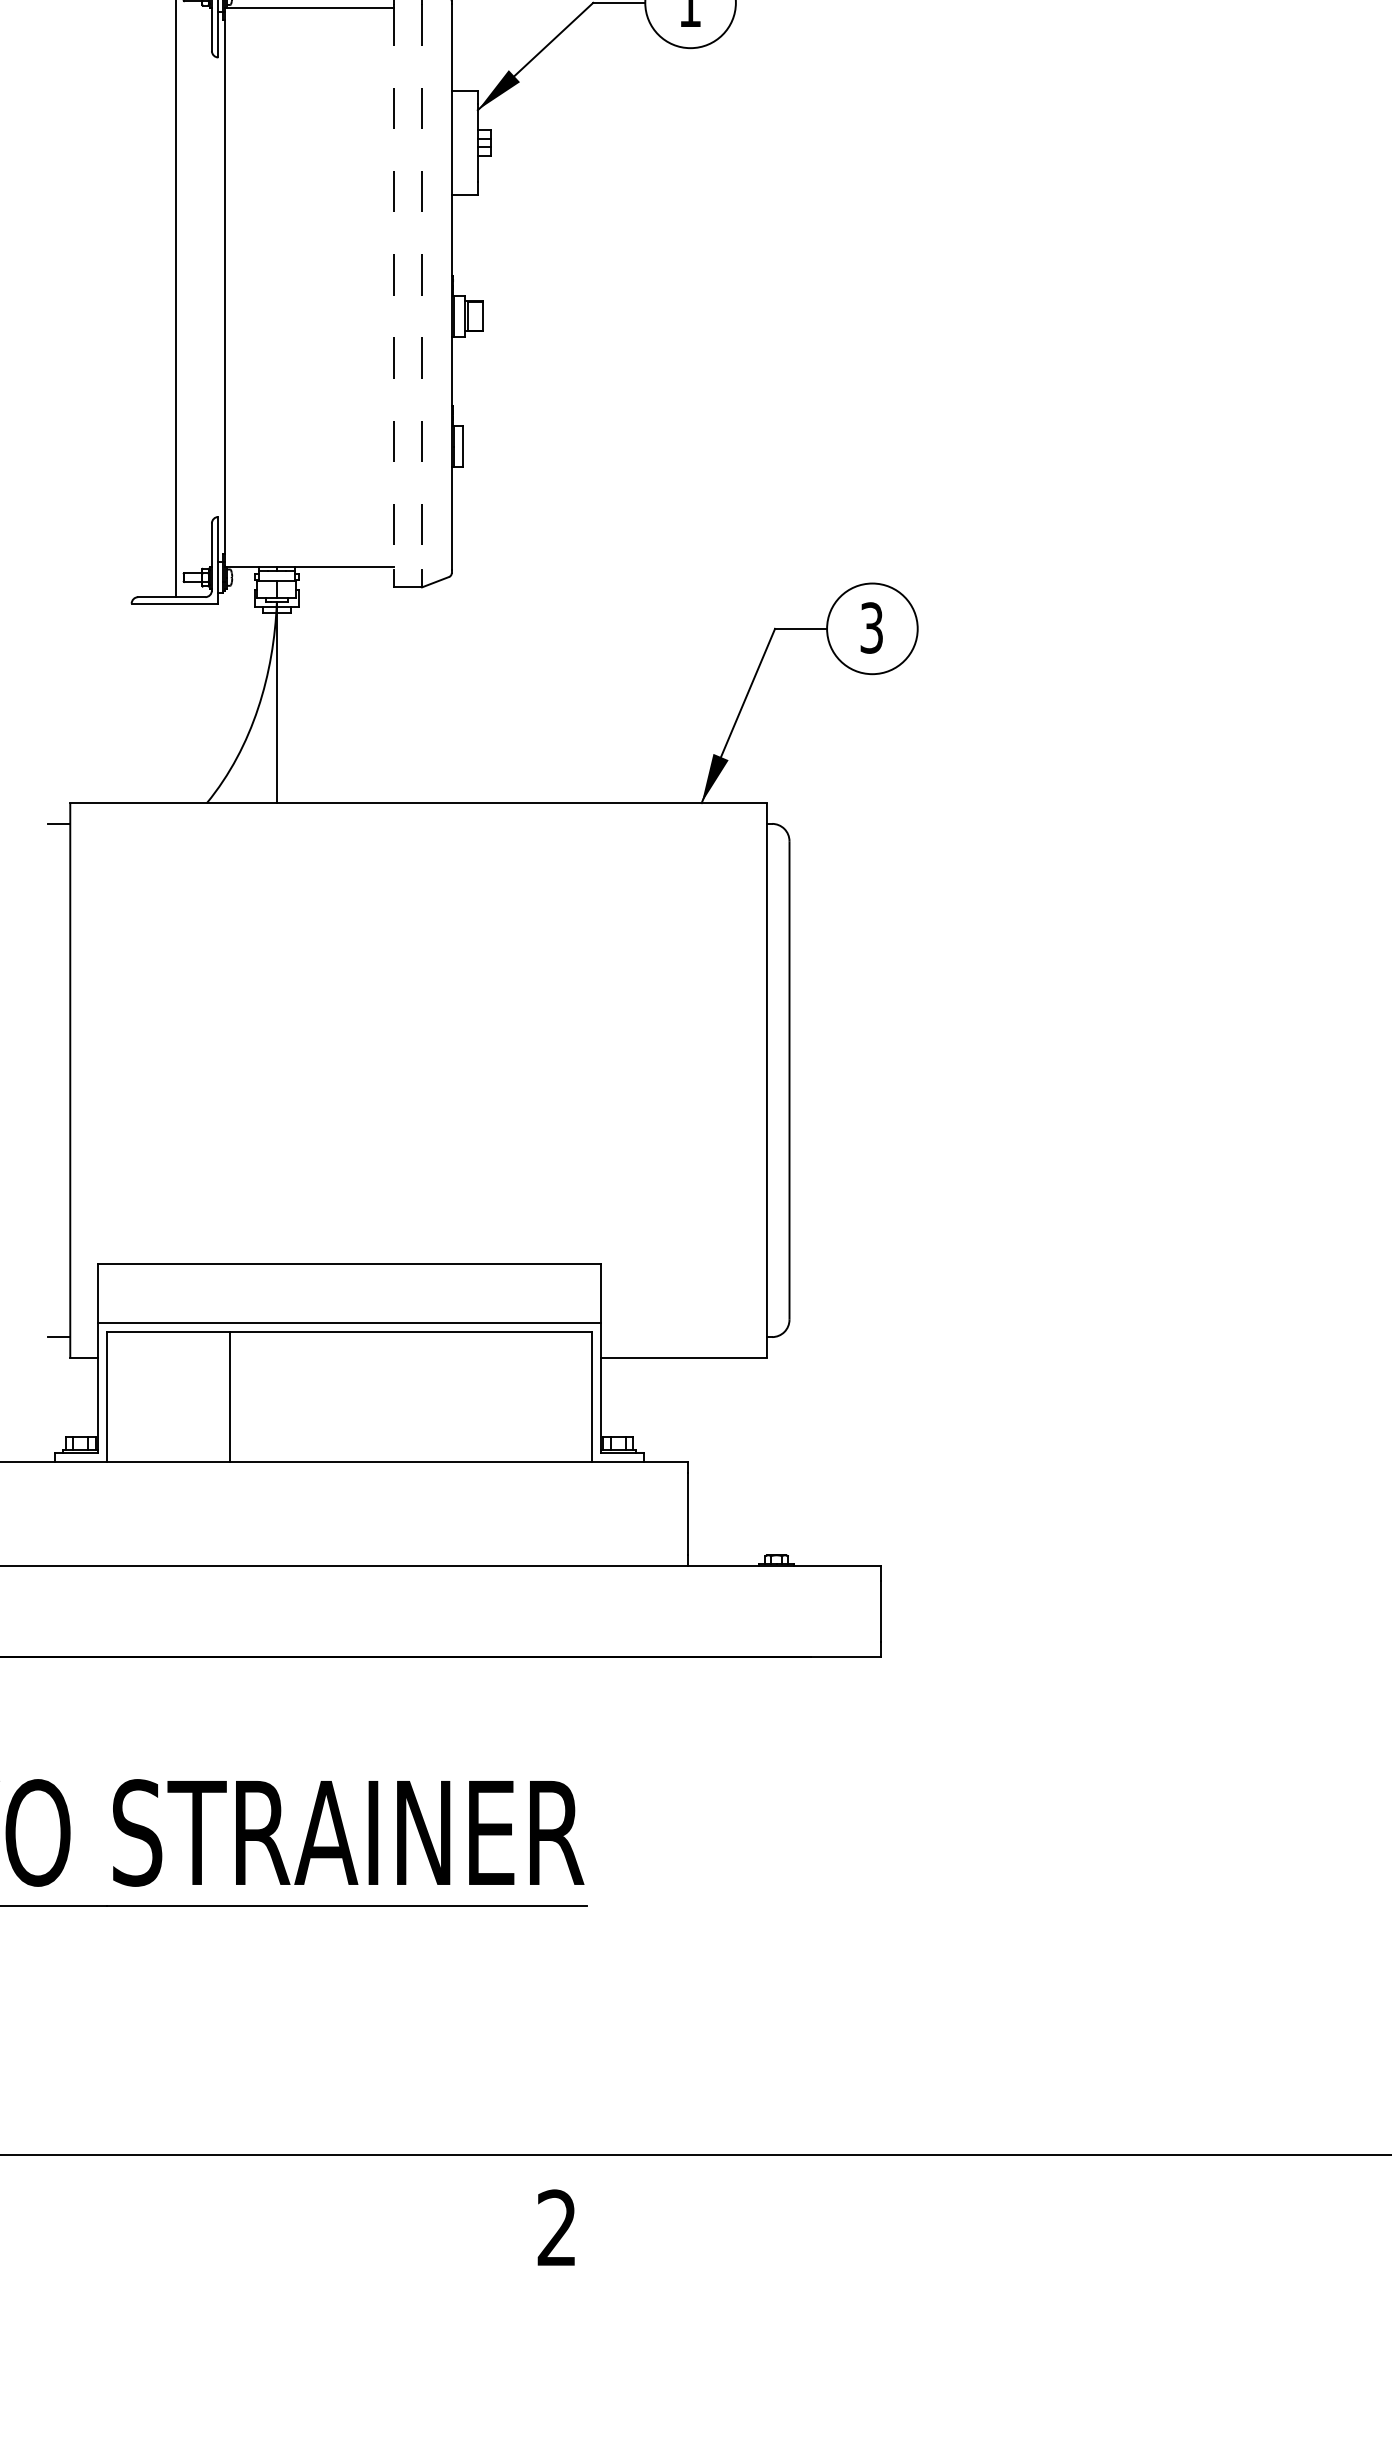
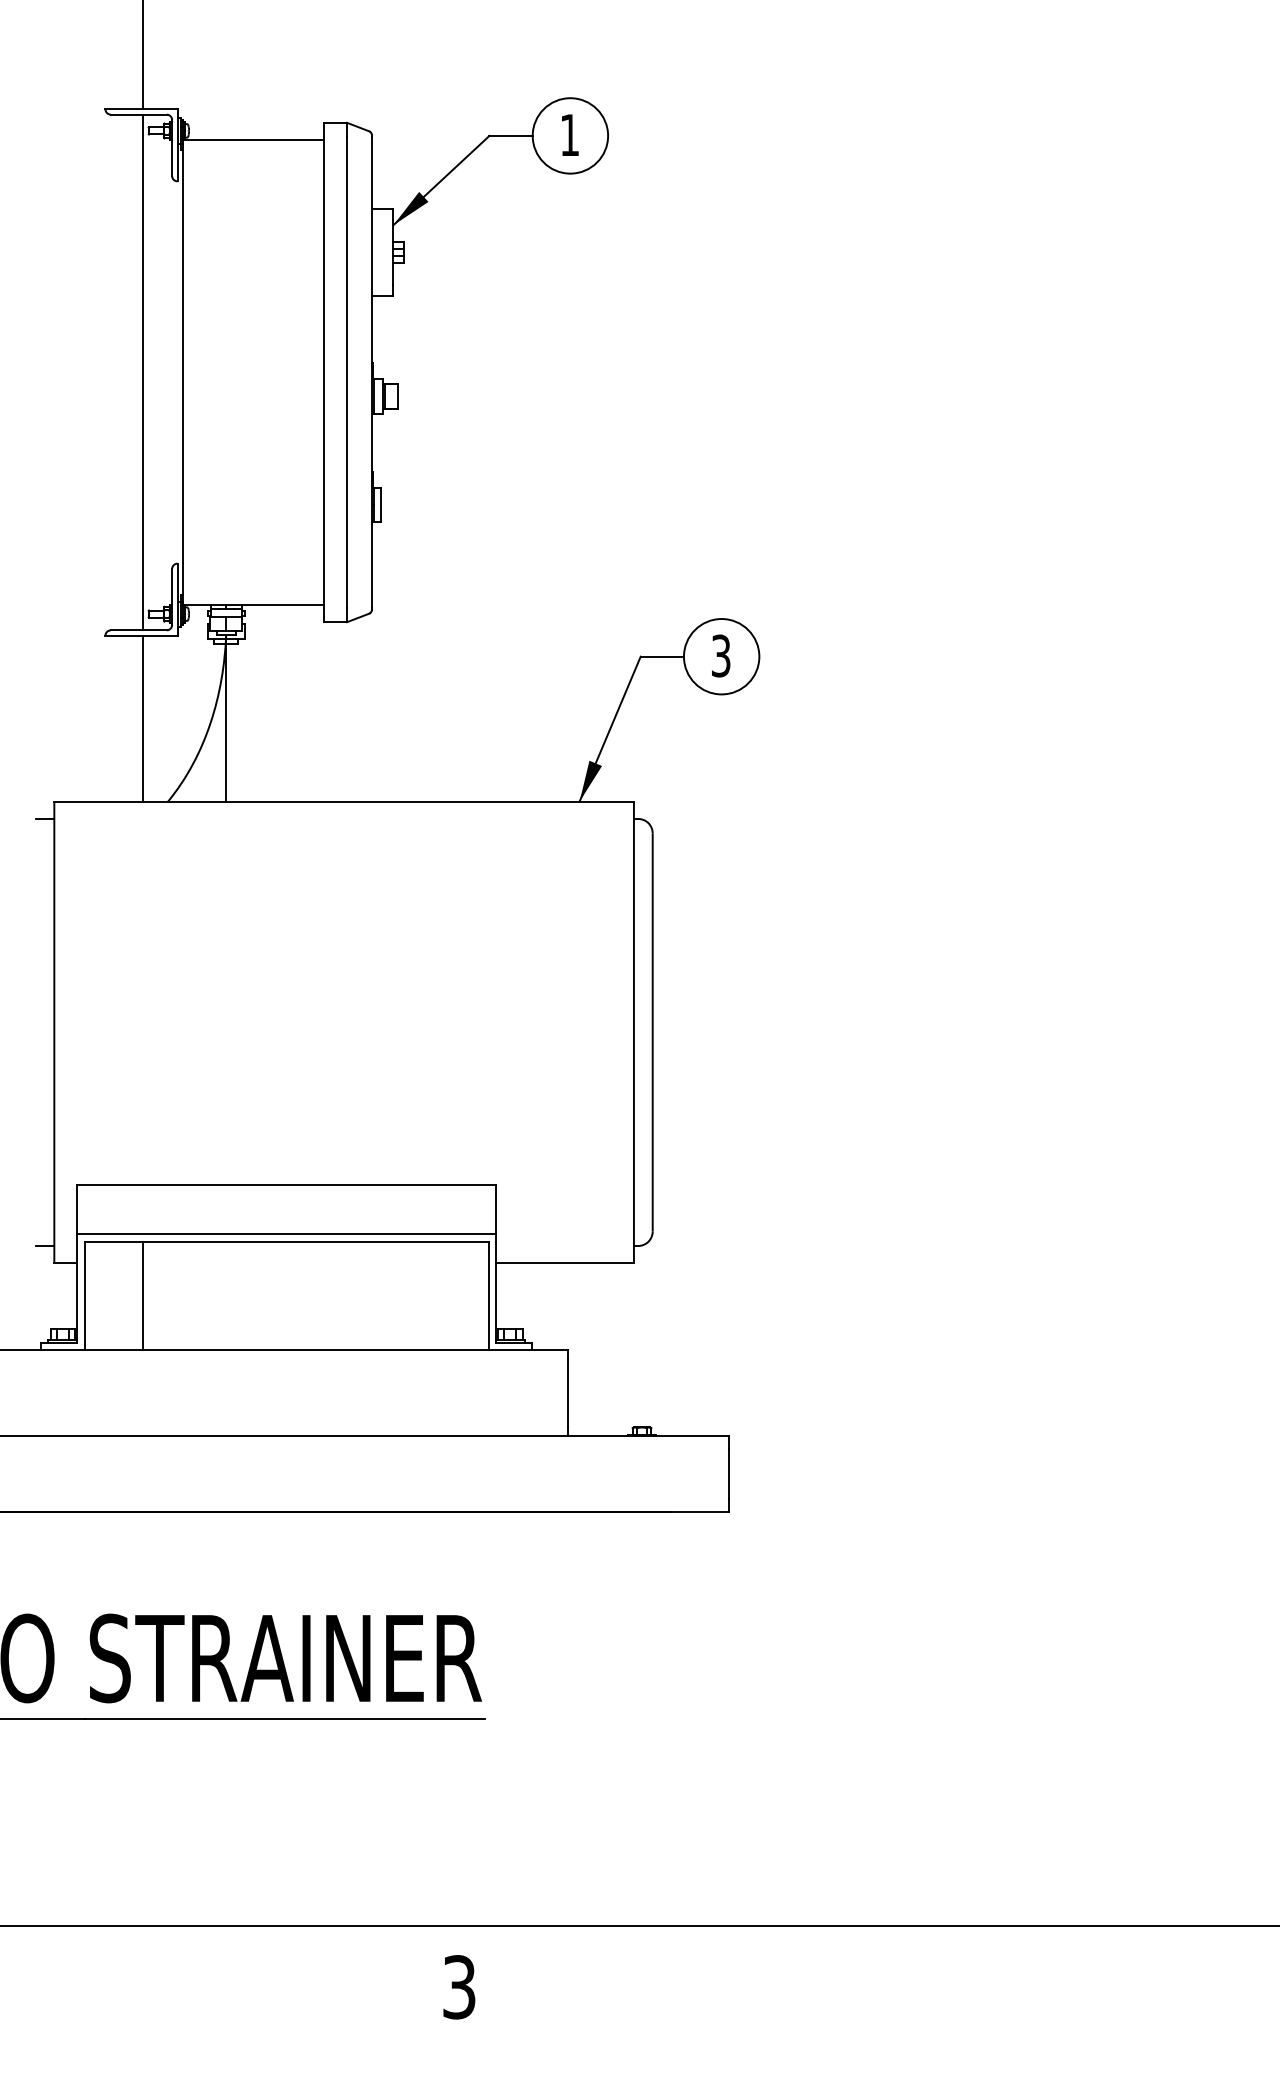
line: (393, 288) -> (323, 373), dashed -> solid
line: (422, 288) -> (347, 373), dashed -> solid
line: (176, 703) -> (142, 718), added
line: (230, 1396) -> (142, 1295), moved
text: (557, 2228) -> (459, 1987), 2 -> 3

